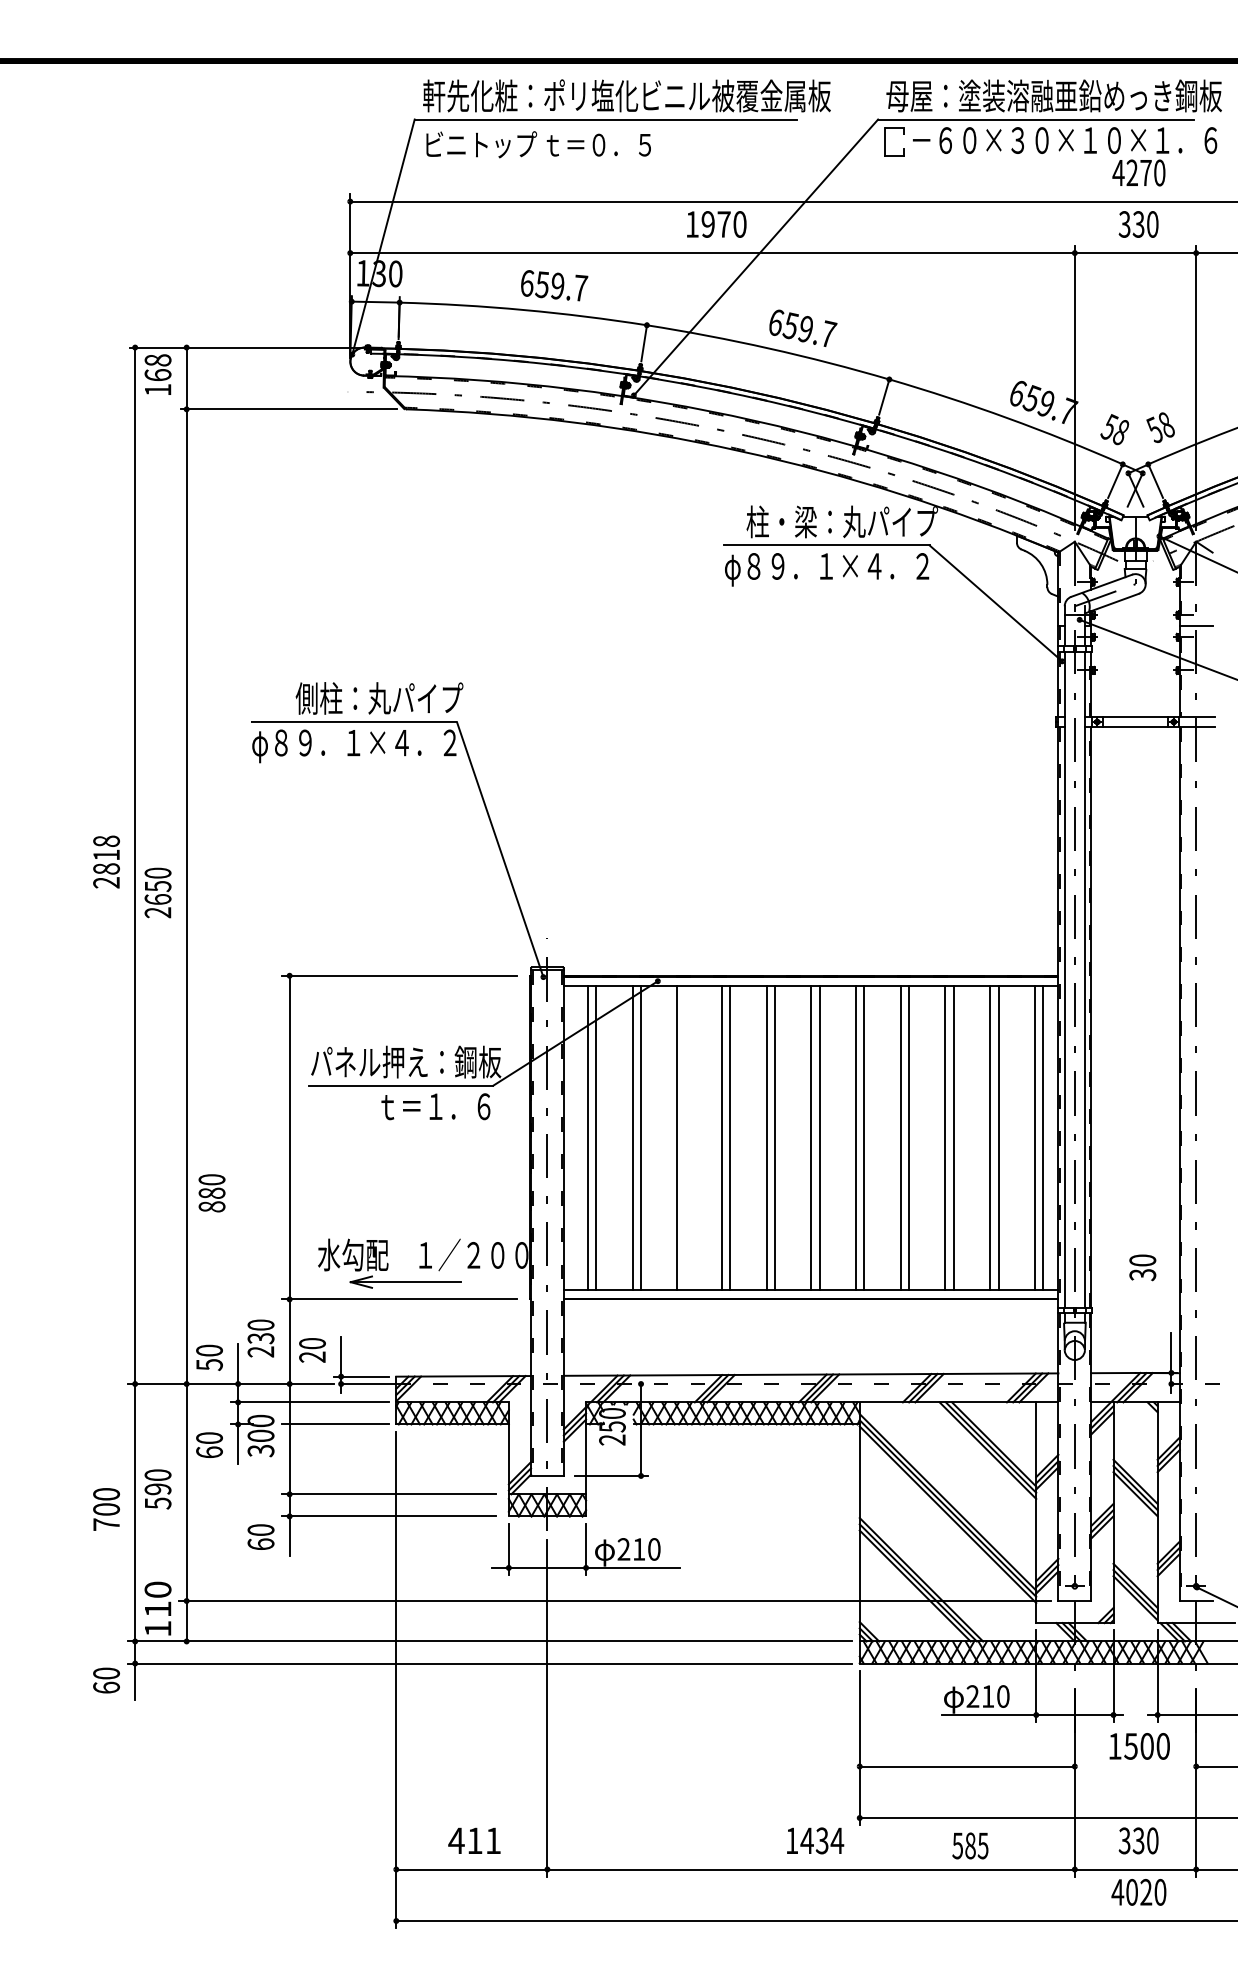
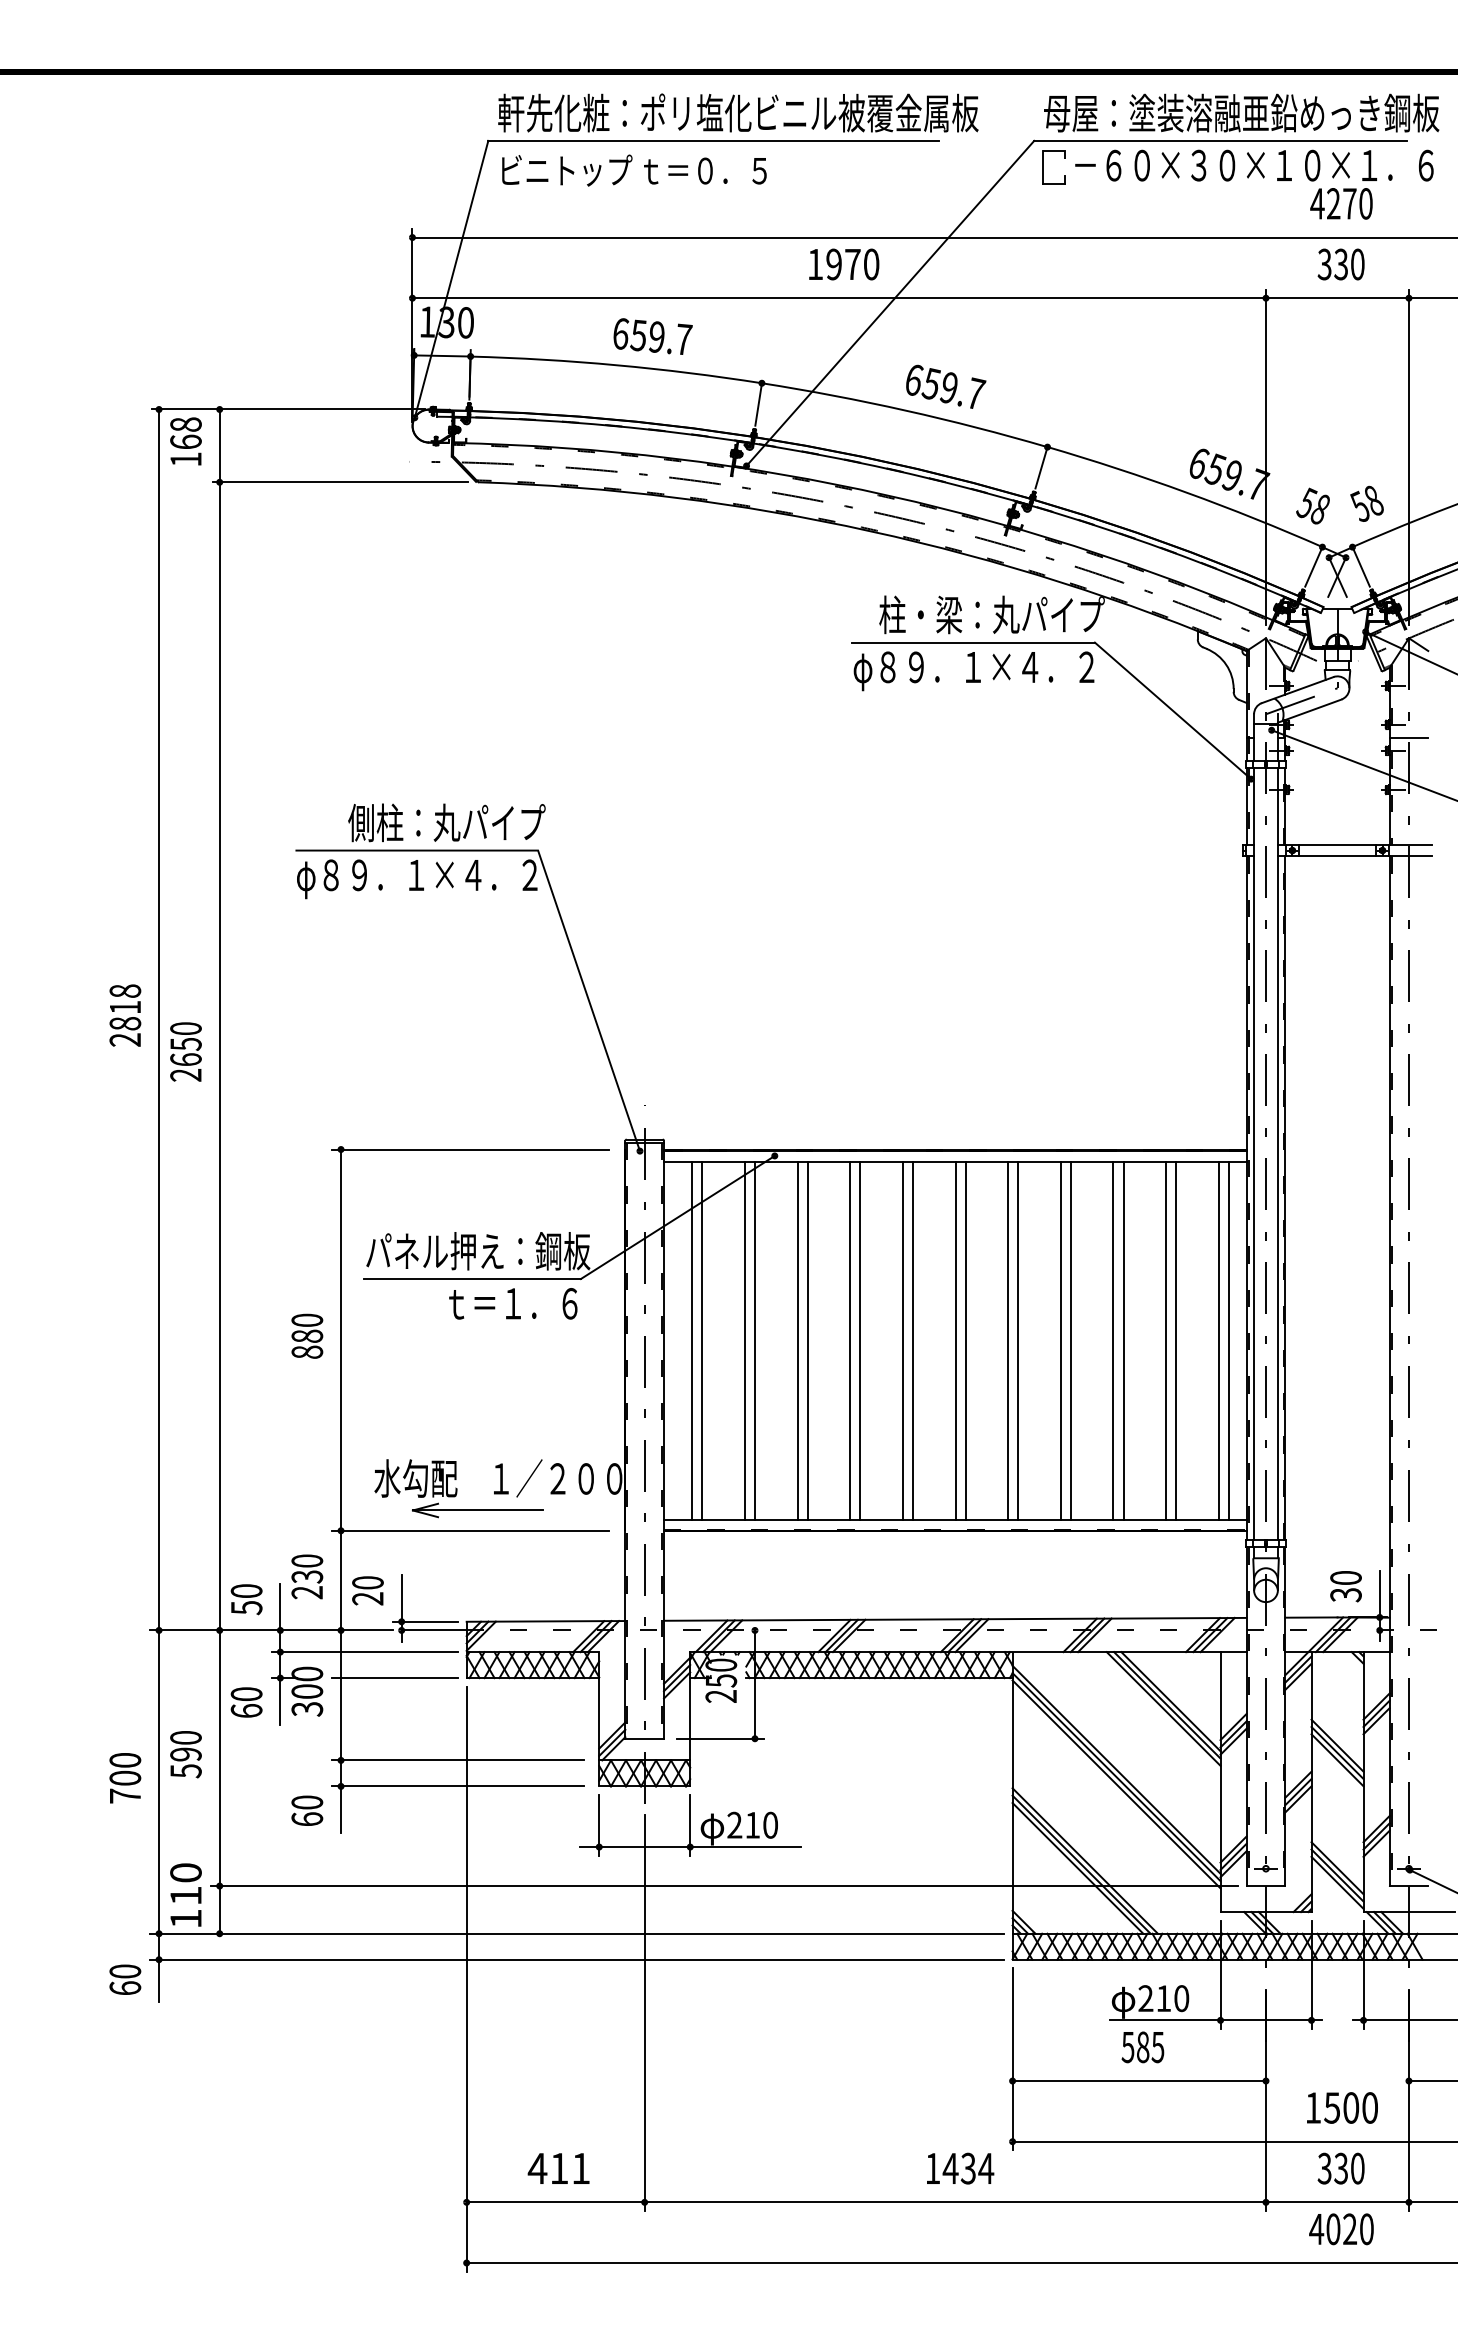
line: (685, 1138) -> (807, 1341), added
text: (211, 1193) -> (306, 1336), moved
text: (1142, 1267) -> (1345, 1586), moved
text: (1139, 1746) -> (1342, 2108), moved
text: (970, 1845) -> (1143, 2046), moved

